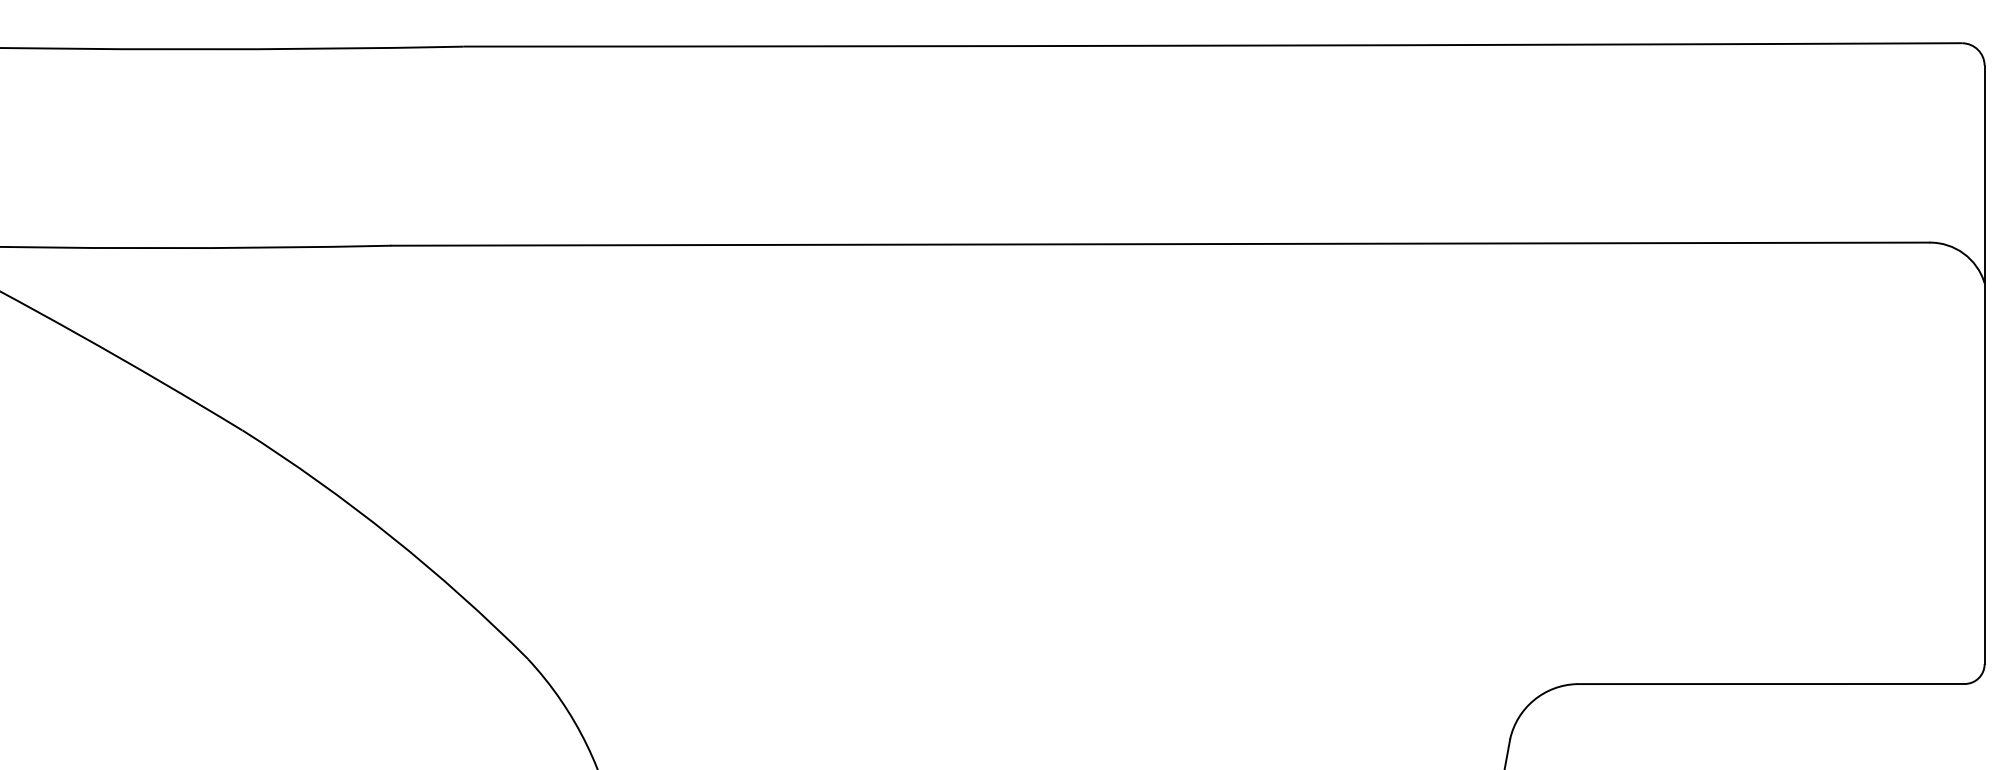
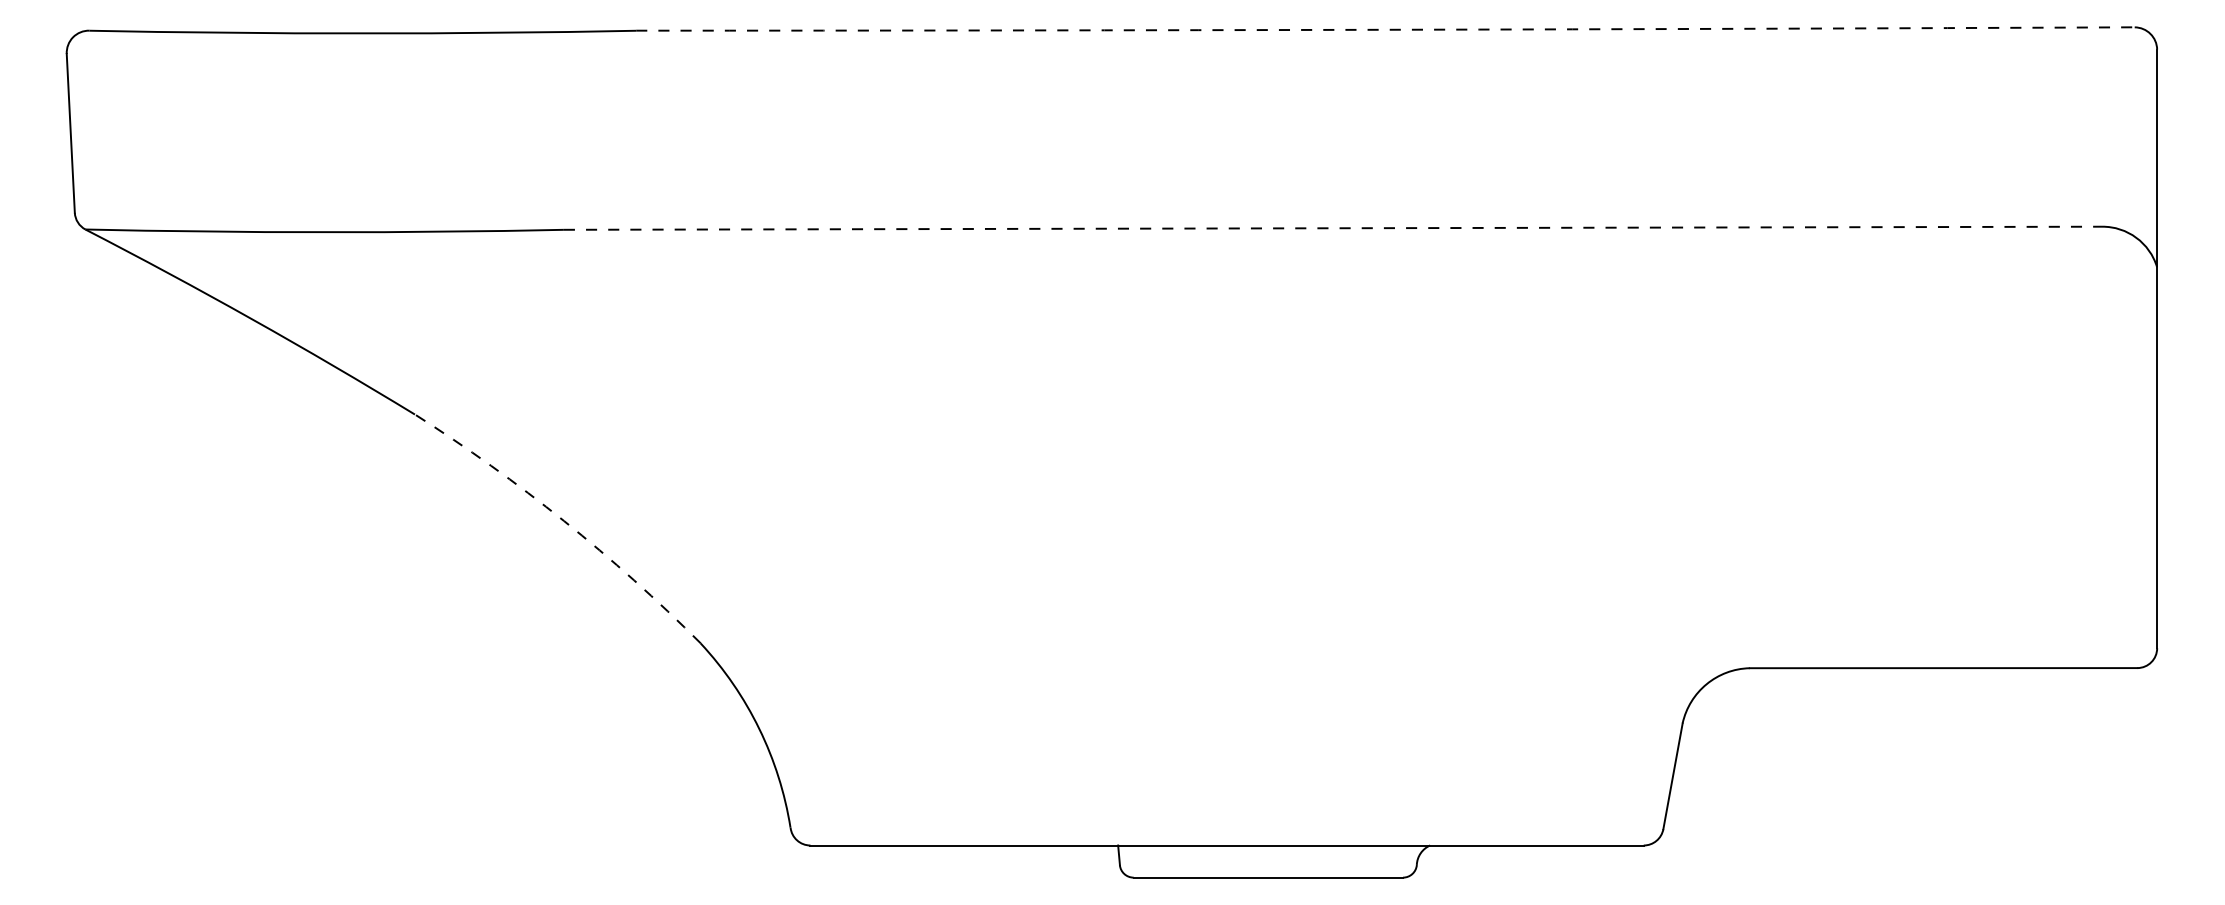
arc: (1212, 45) -> (1385, 29), solid -> dashed
line: (1160, 244) -> (1333, 228), solid -> dashed
arc: (391, 537) -> (564, 521), solid -> dashed

